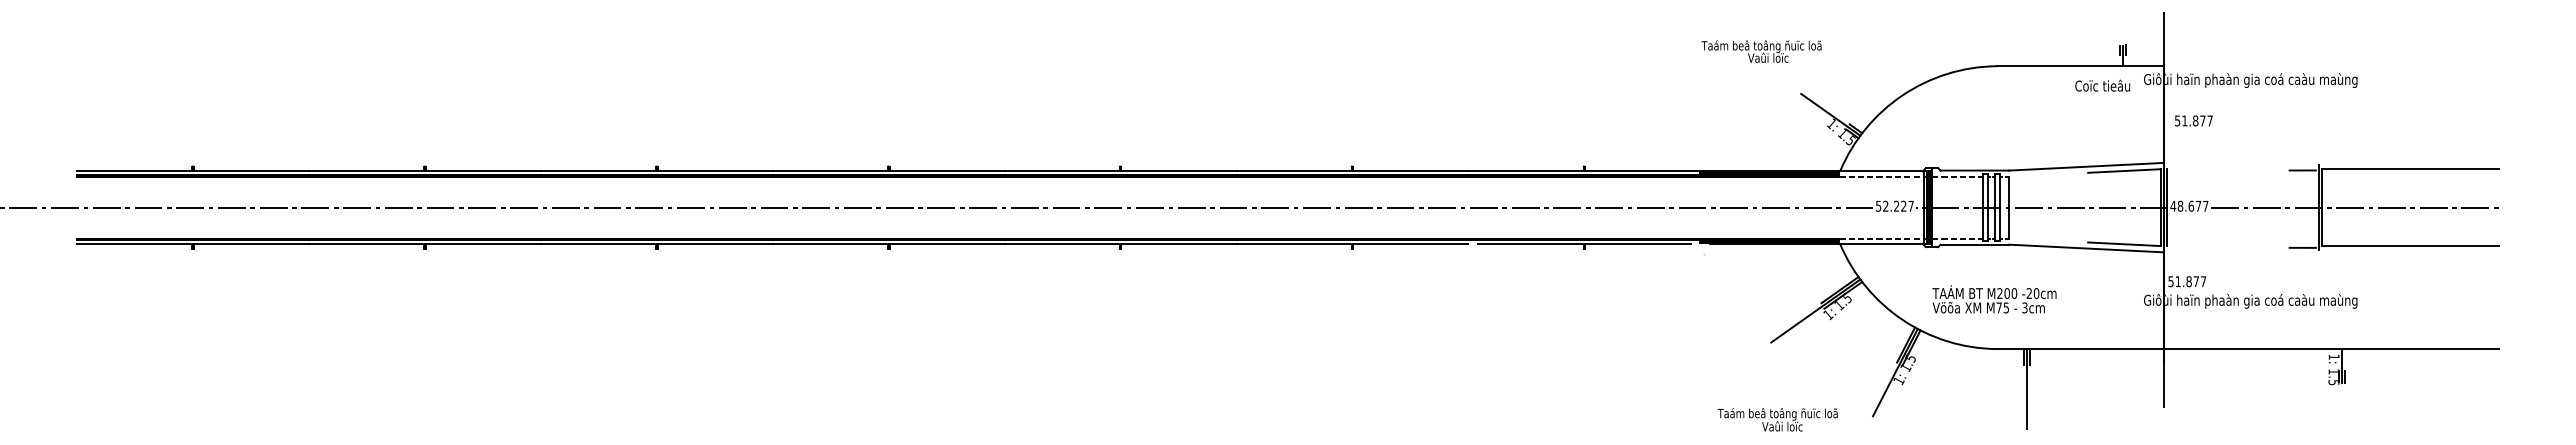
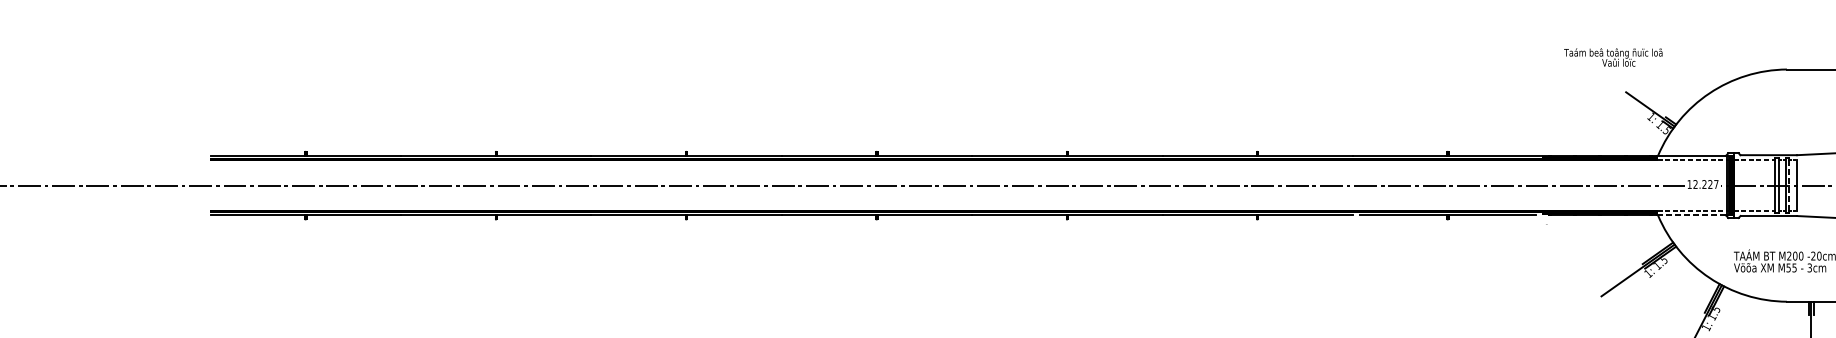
text: (1761, 51) -> (1613, 57), moved
text: (1878, 205) -> (1689, 183), 52.227 -> 12.227
line: (2000, 207) -> (1789, 185), solid -> dashed
line: (1881, 243) -> (1692, 215), solid -> dashed
text: (1998, 307) -> (1788, 267), M75 -> M55

